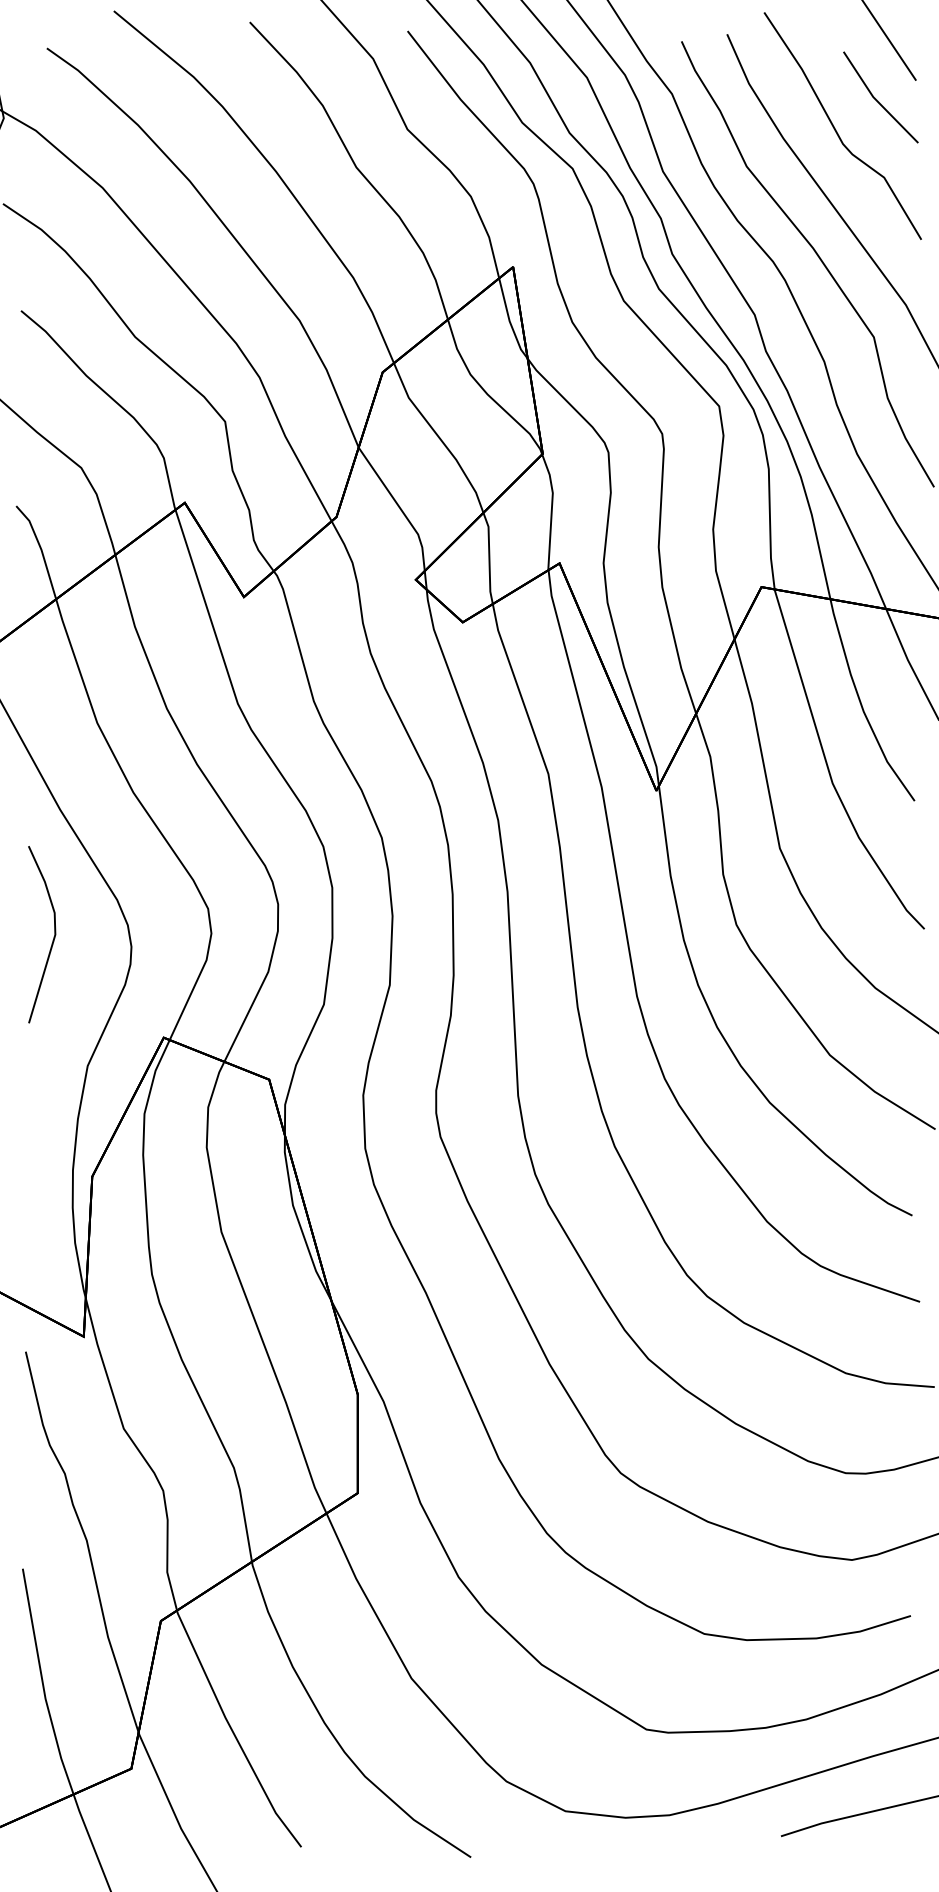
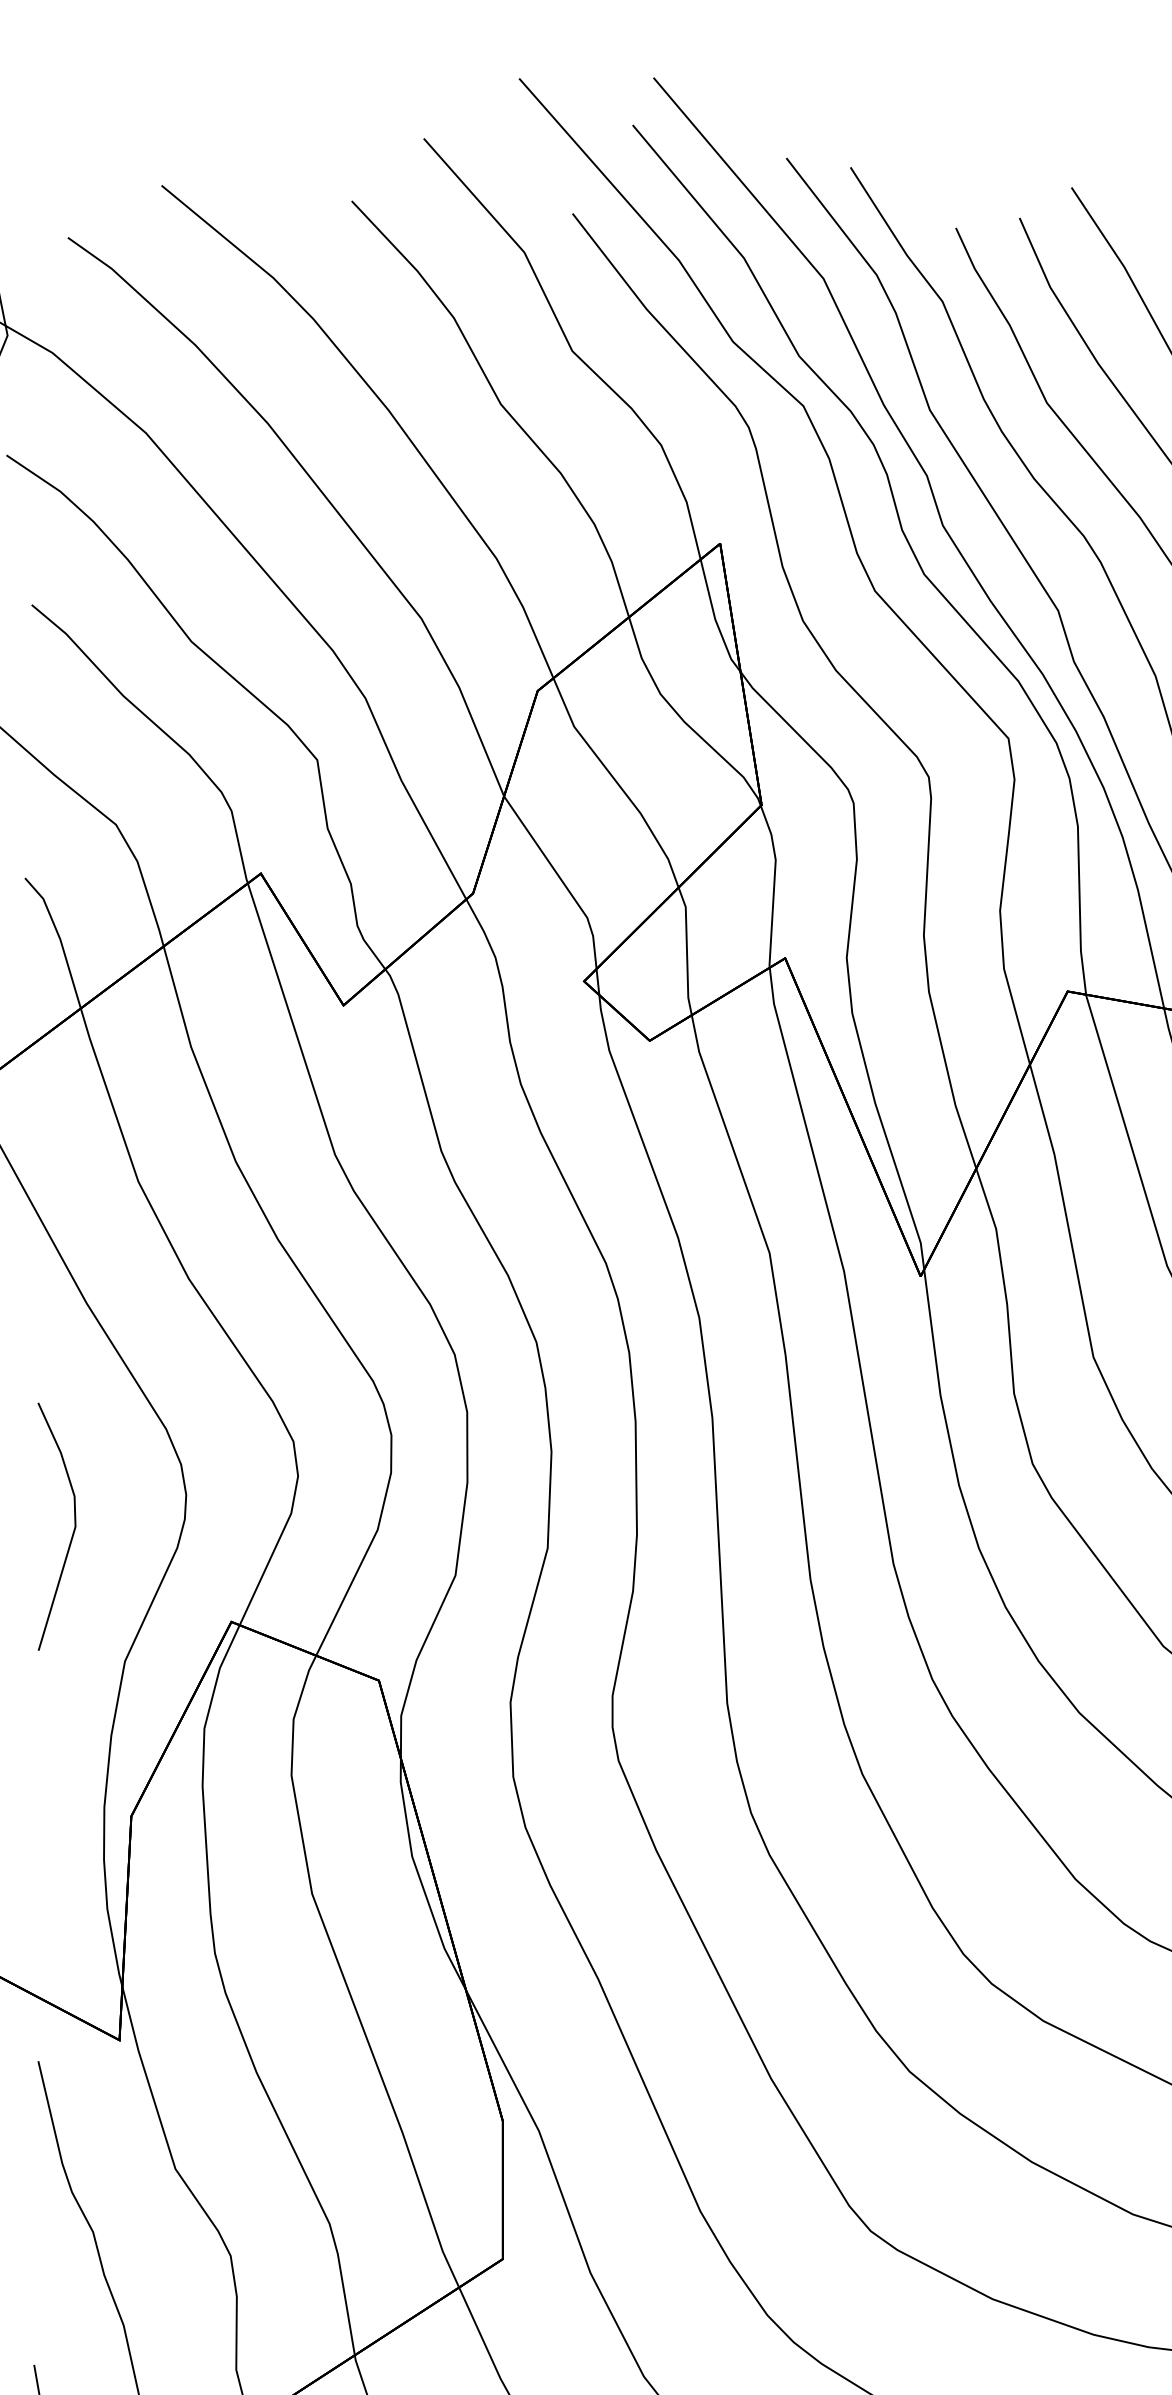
line: (53, 936) -> (72, 1529), moved

